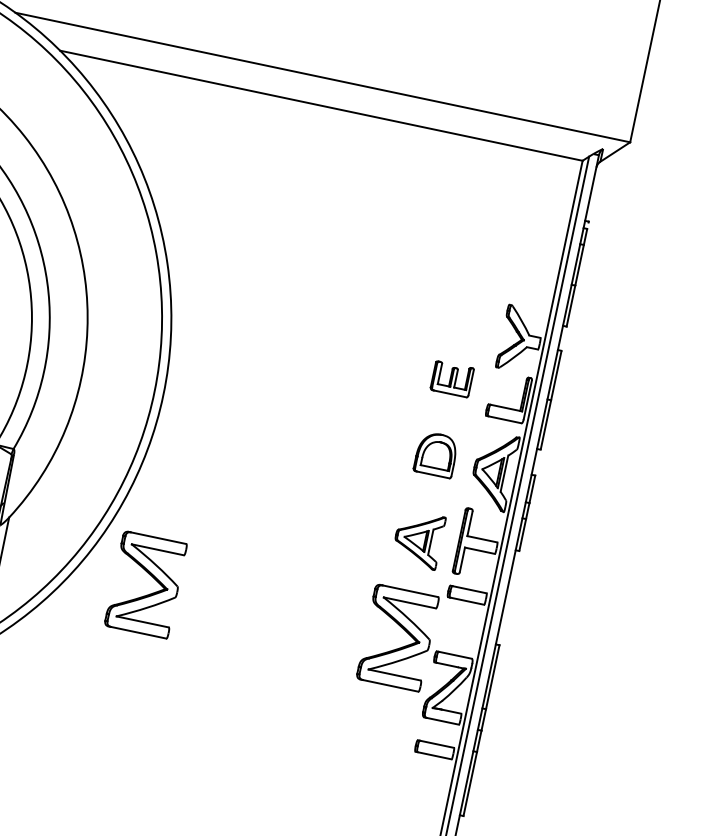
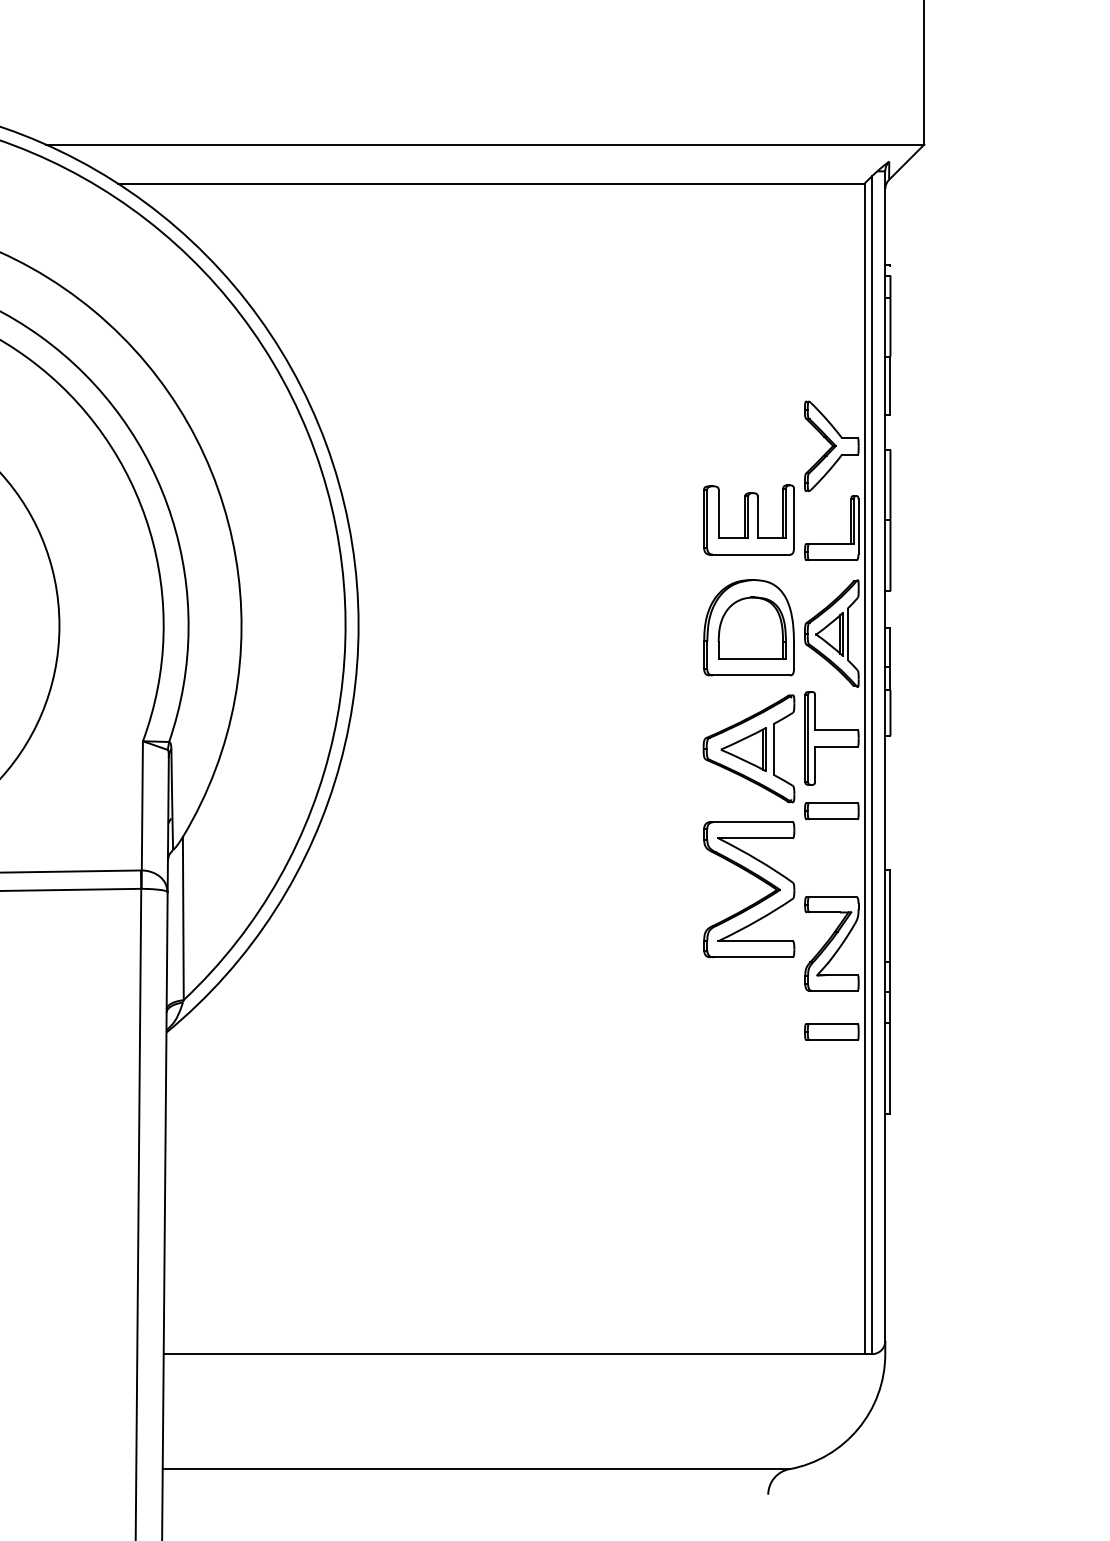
part: (451, 378) -> (748, 519), size x1.67
part: (435, 454) -> (748, 627), size x1.67
part: (418, 539) -> (748, 748), size x1.43
part: (152, 577) -> (395, 877), removed

